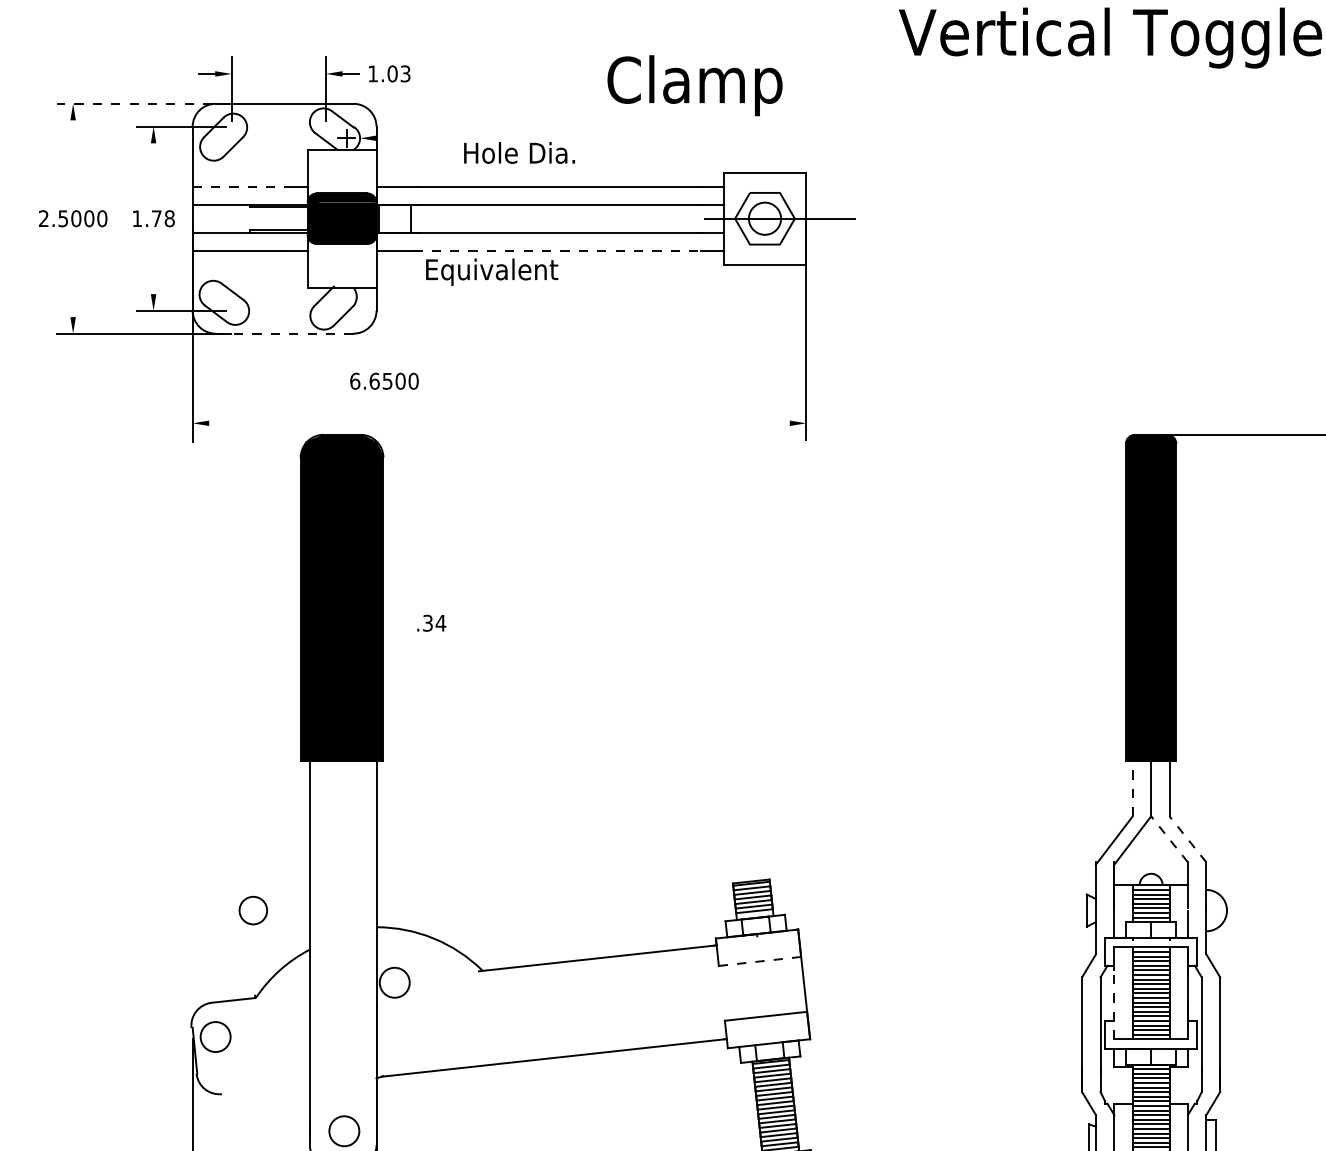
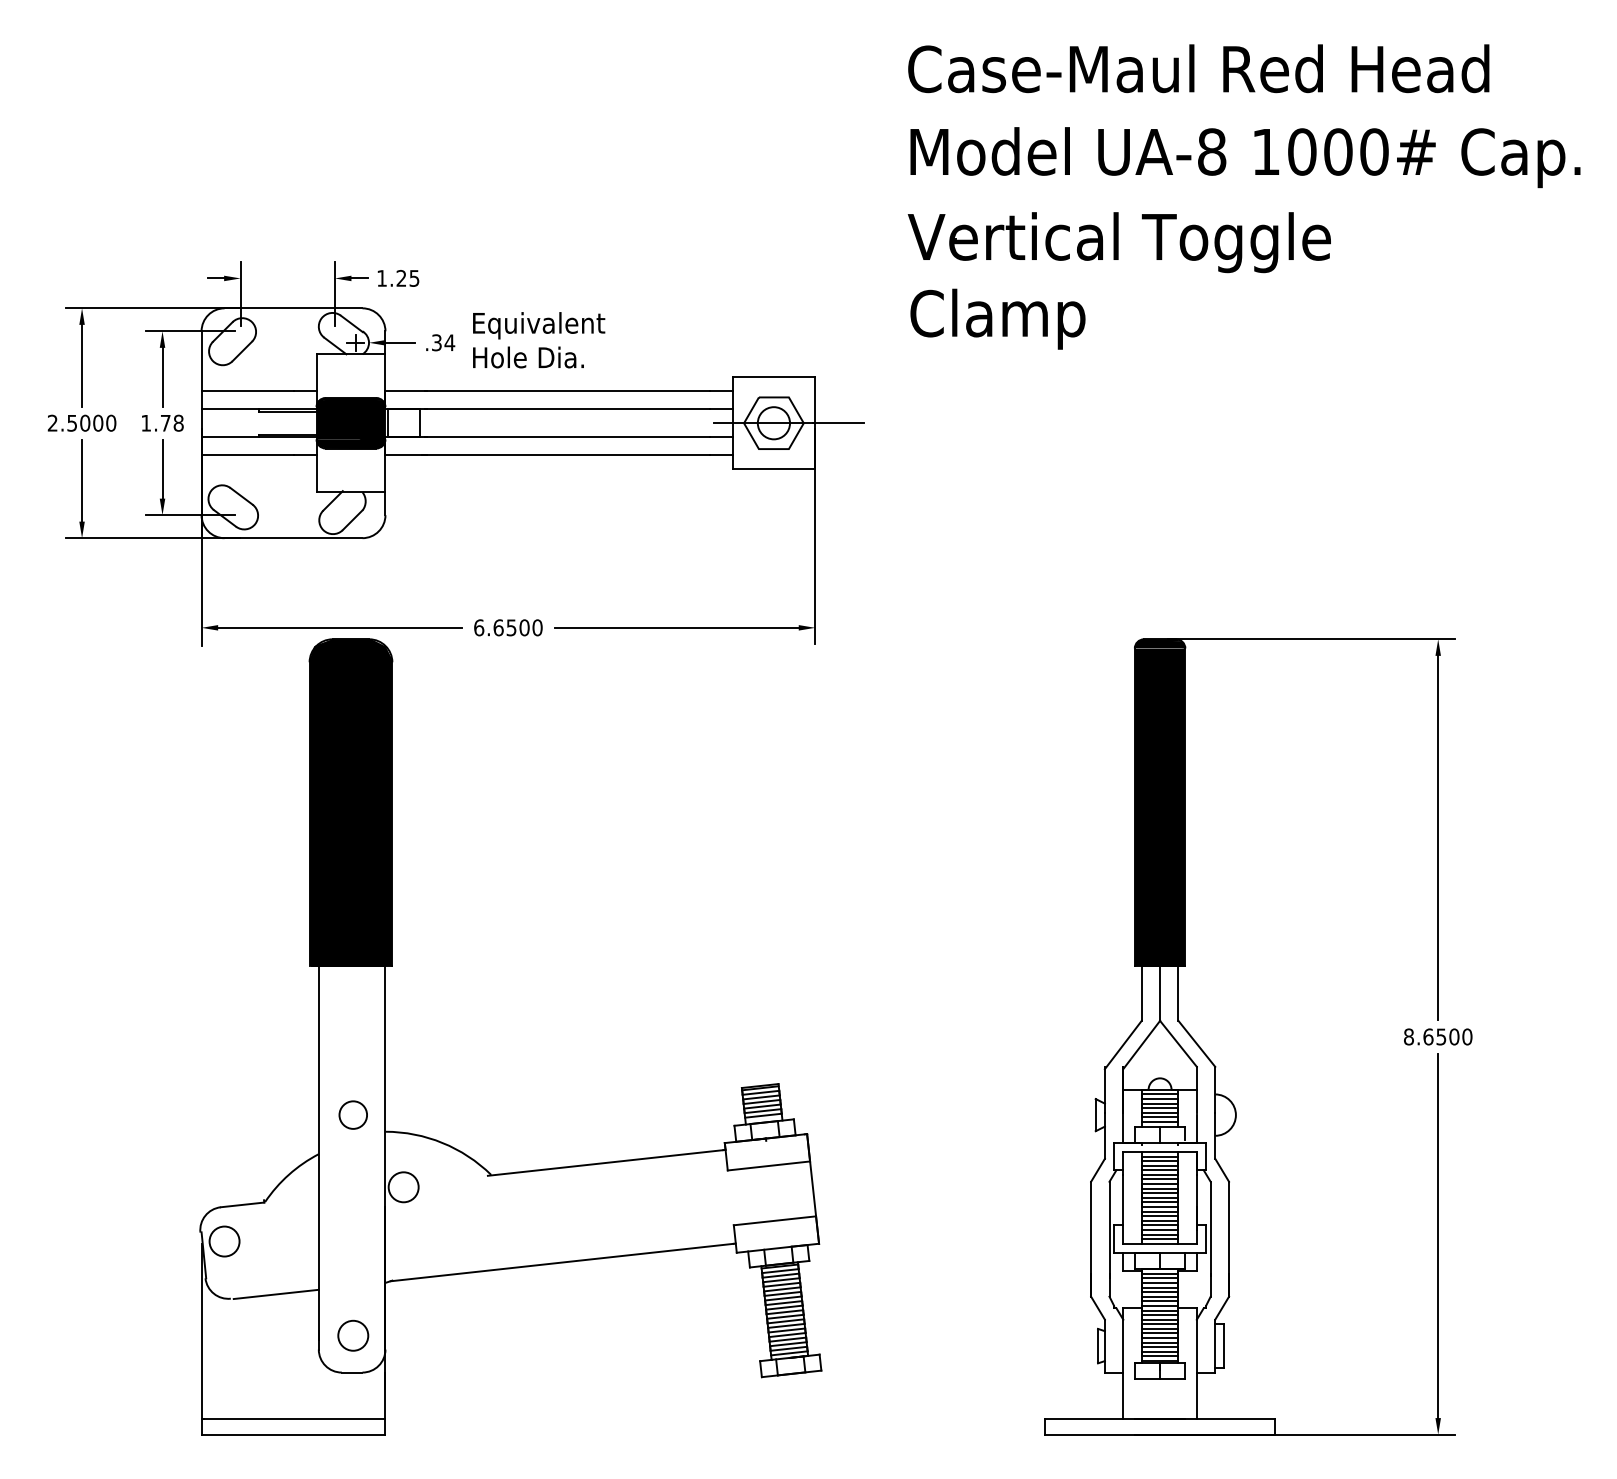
text: (398, 73) -> (407, 278), 1.03 -> 1.25
text: (694, 84) -> (997, 318), moved
line: (143, 103) -> (152, 308), dashed -> solid
line: (391, 137) -> (400, 342), added
line: (73, 160) -> (82, 365), added
line: (153, 171) -> (162, 376), added
line: (238, 186) -> (247, 391), dashed -> solid
line: (556, 250) -> (565, 455), dashed -> solid
line: (153, 263) -> (162, 468), added
text: (492, 271) -> (539, 325), moved
line: (73, 275) -> (82, 480), added
line: (284, 333) -> (293, 538), dashed -> solid
text: (384, 380) -> (508, 627), moved
line: (330, 422) -> (339, 627), added
line: (667, 422) -> (676, 627), added
text: (431, 622) -> (440, 342), moved
line: (1132, 788) -> (1141, 993), dashed -> solid
line: (1169, 838) -> (1178, 1043), dashed -> solid
line: (1187, 838) -> (1196, 1043), dashed -> solid
circle: (252, 909) -> (352, 1114), moved
line: (759, 961) -> (768, 1166), dashed -> solid
line: (1114, 1003) -> (1123, 1208), dashed -> solid
line: (266, 1089) -> (275, 1294), added

